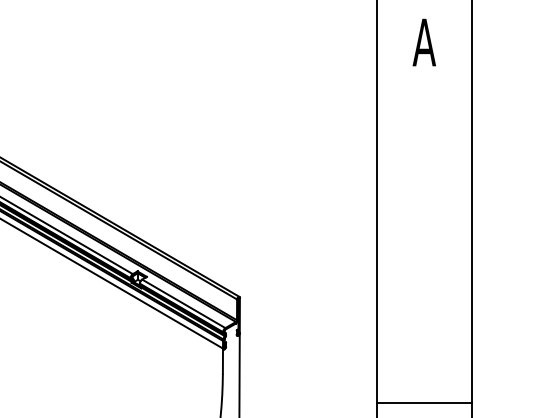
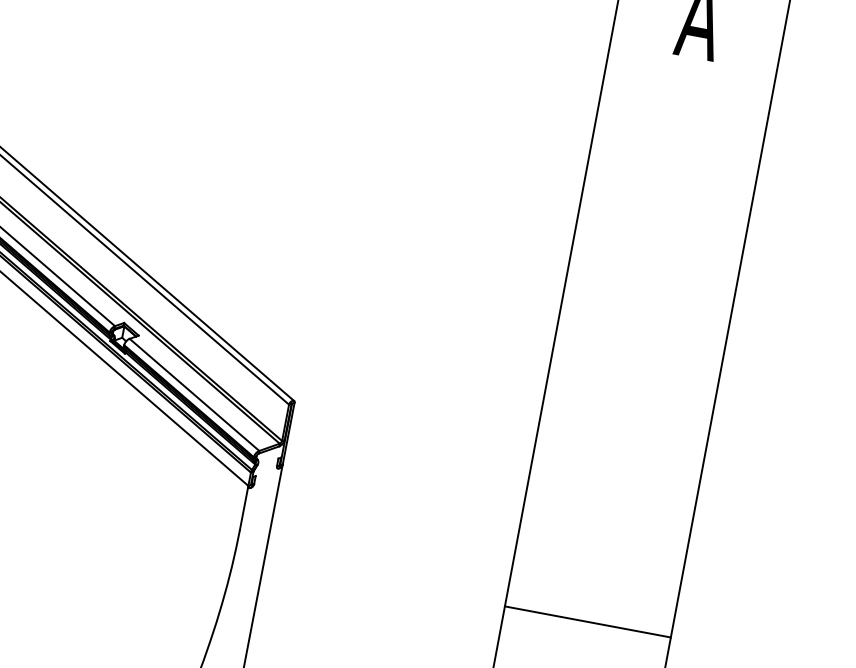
line: (424, 402) -> (587, 621), moved

